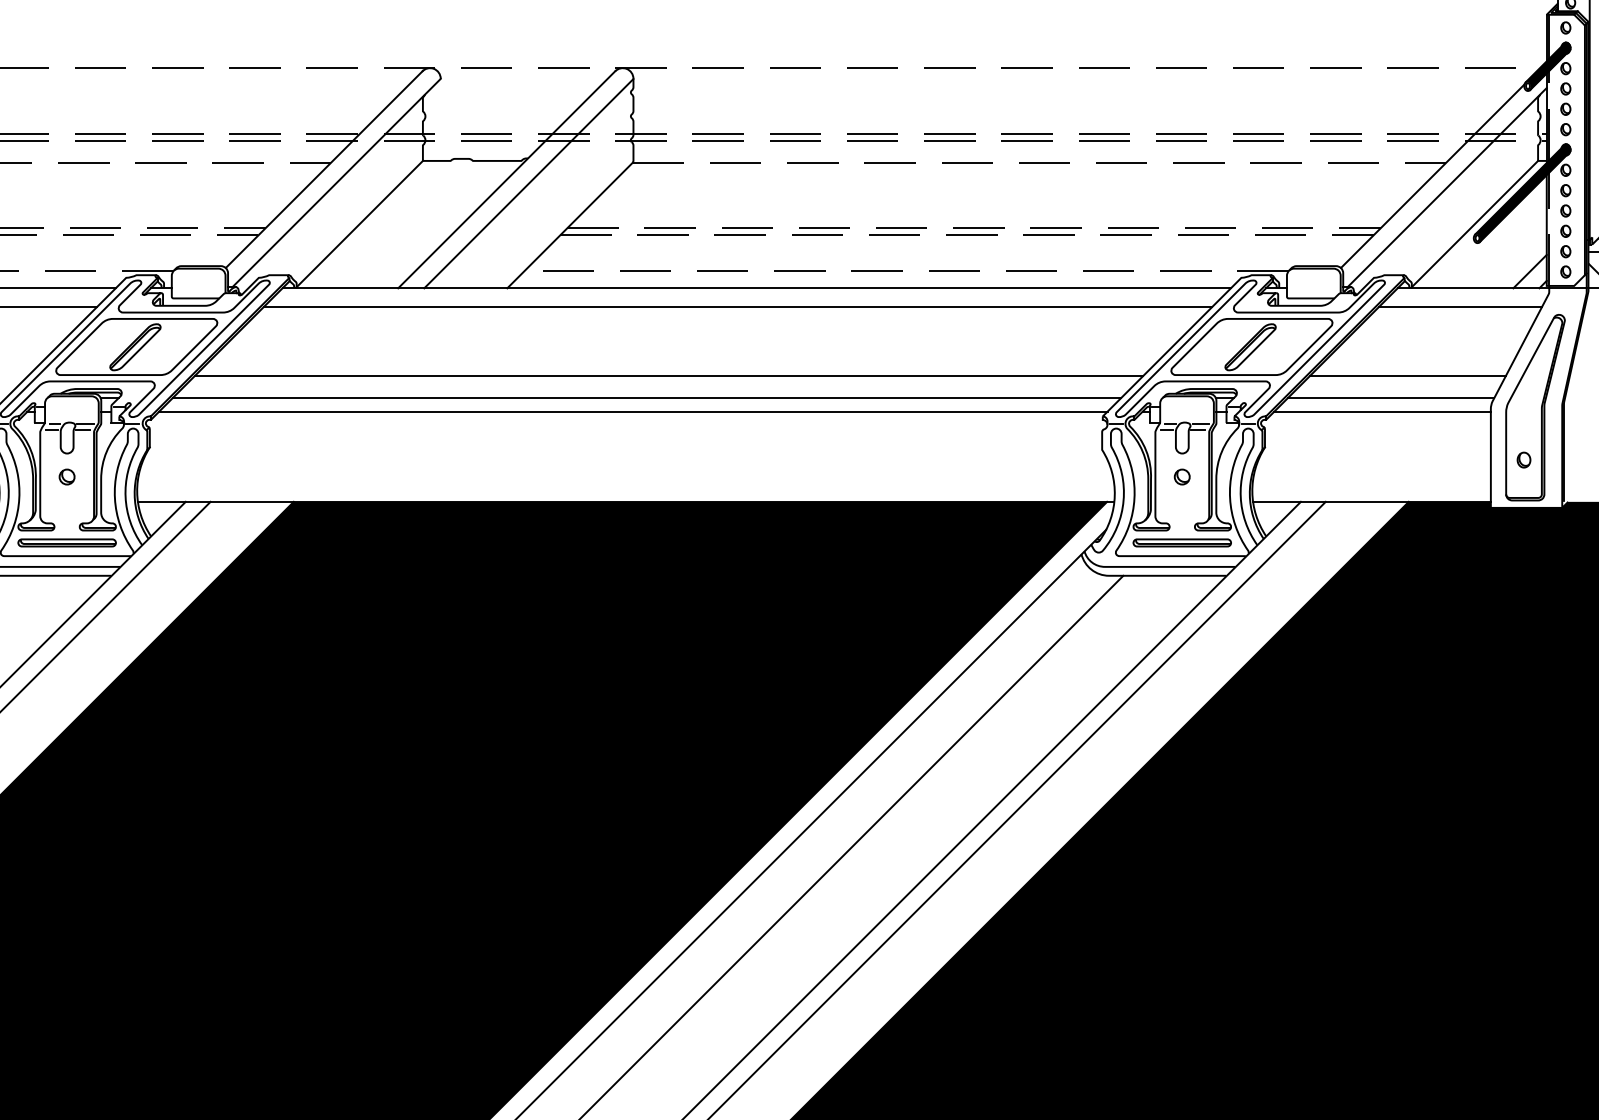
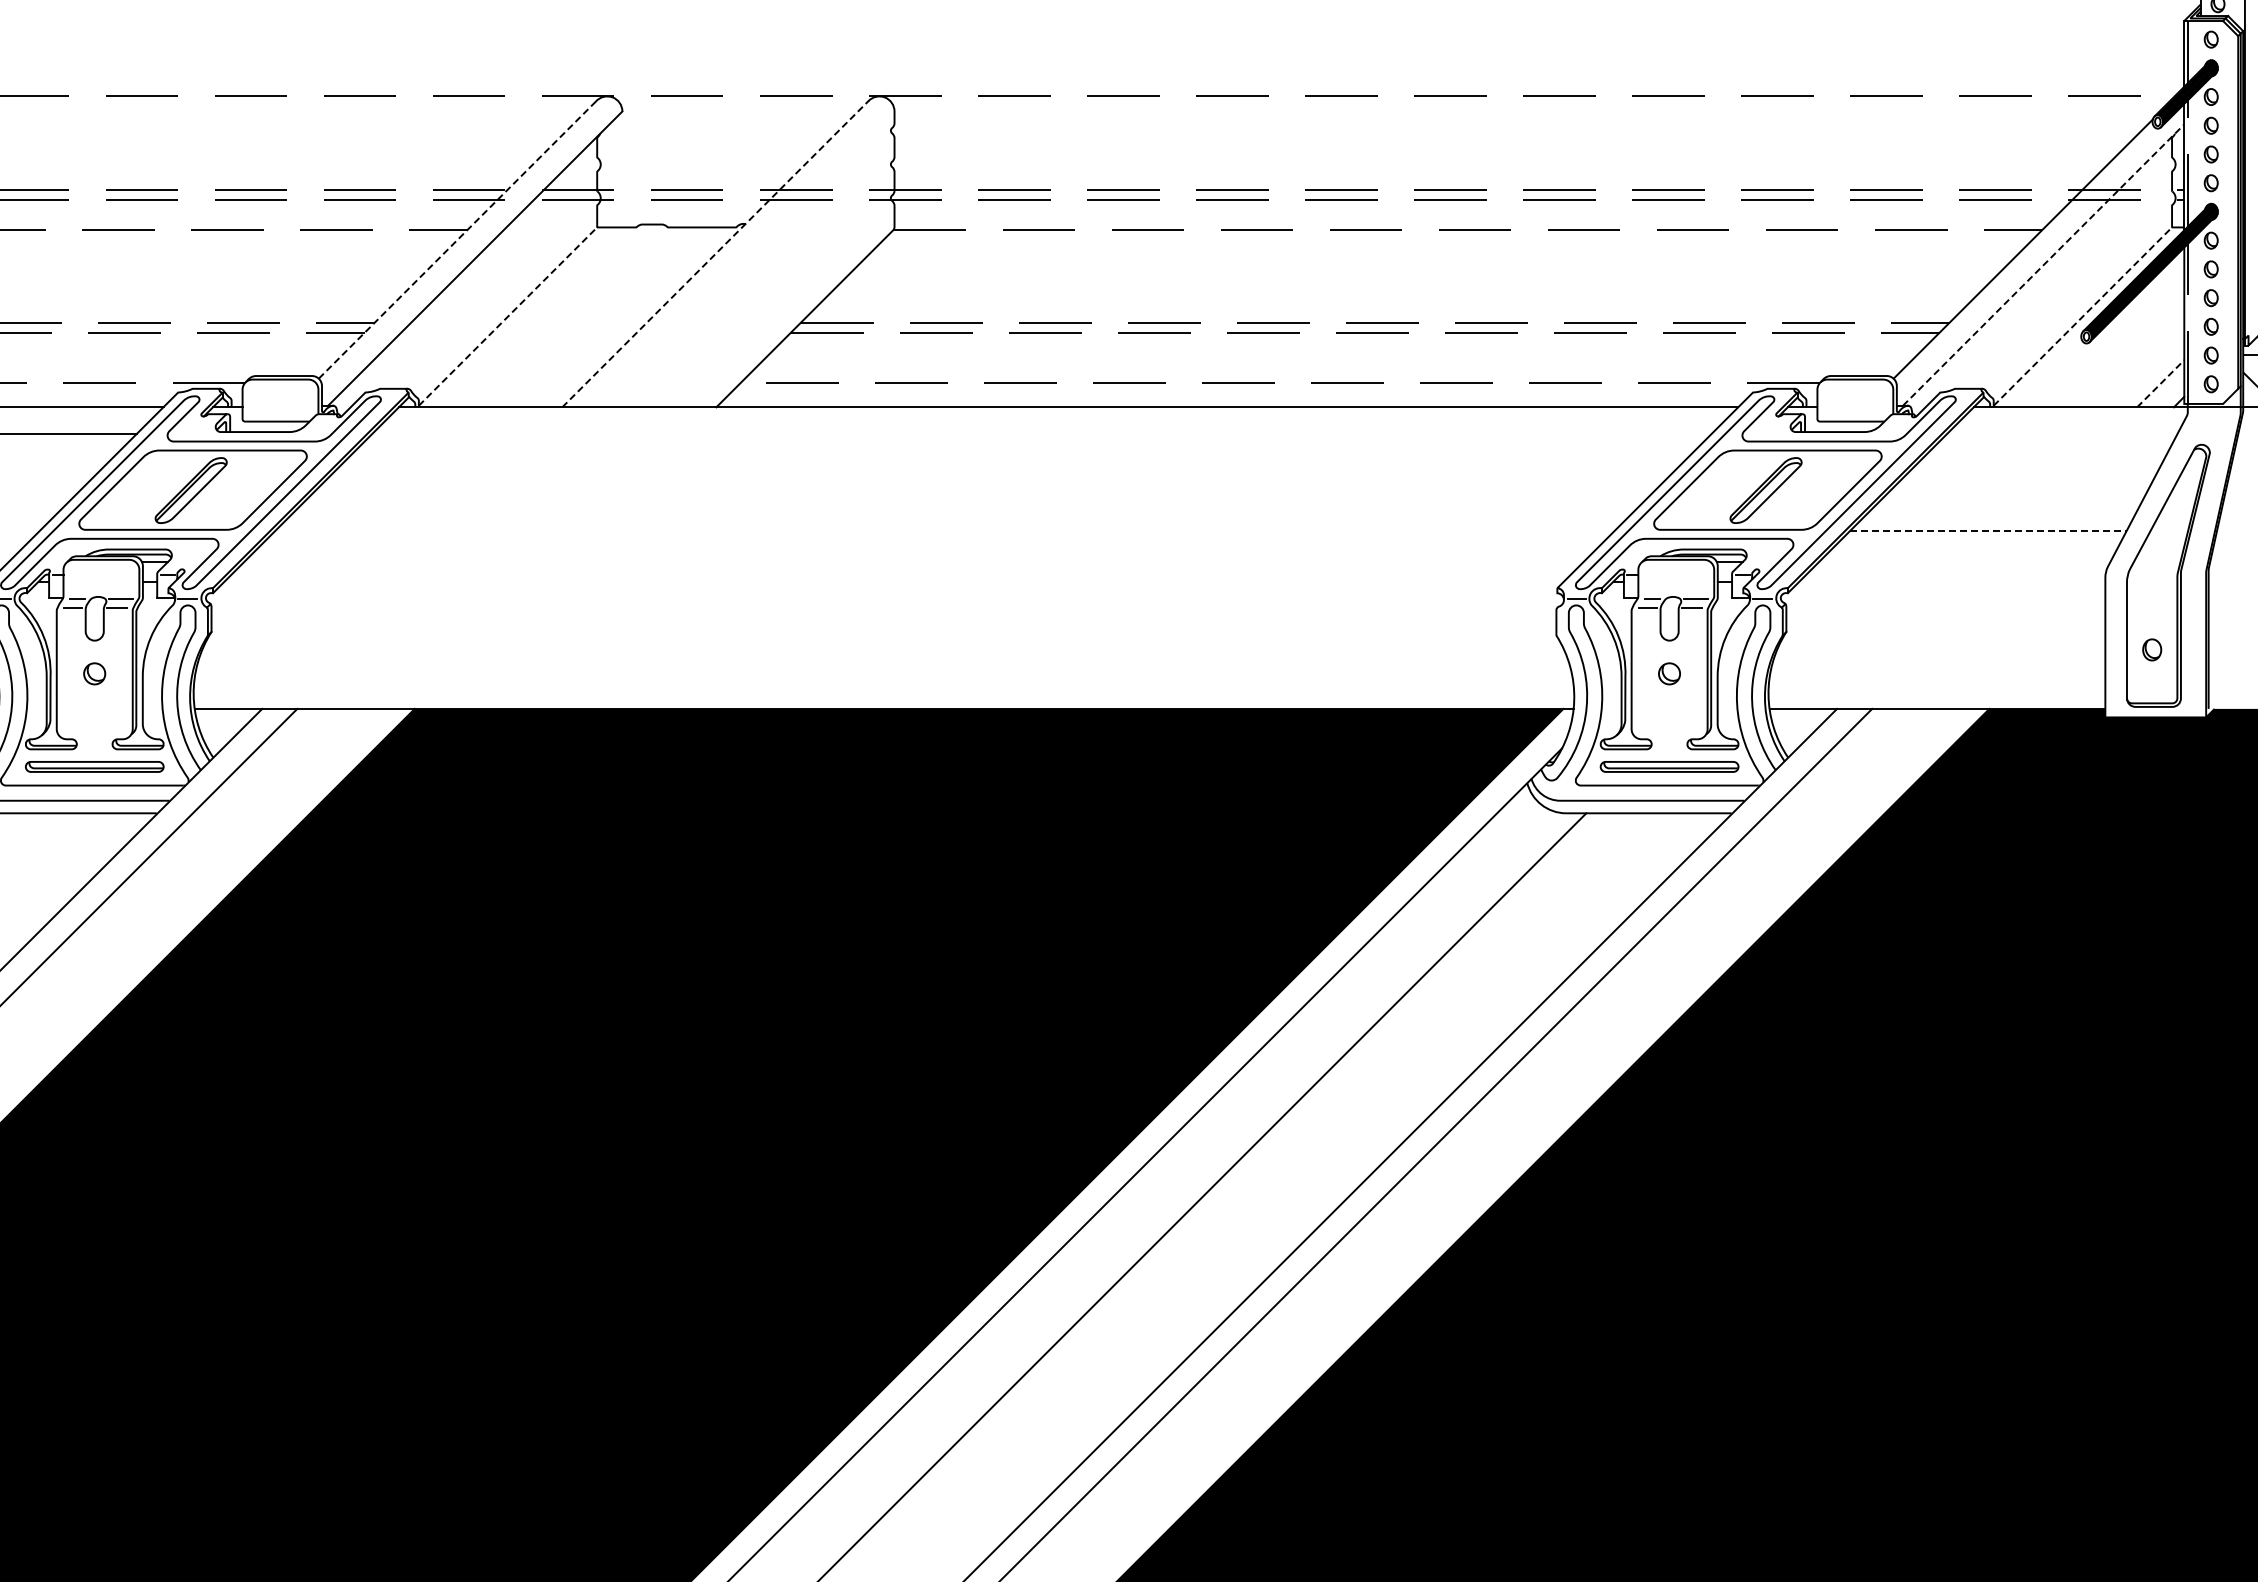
line: (324, 169) -> (458, 239), solid -> dashed
line: (506, 179) -> (715, 253), solid -> dashed
line: (528, 183) -> (746, 259), removed
line: (1447, 187) -> (2043, 265), solid -> dashed
line: (360, 224) -> (508, 316), solid -> dashed
line: (1475, 224) -> (2083, 316), solid -> dashed
line: (1530, 271) -> (2161, 383), solid -> dashed
line: (737, 307) -> (1041, 434), removed
line: (1460, 307) -> (2062, 434), removed
line: (668, 376) -> (944, 531), removed
line: (1408, 376) -> (1988, 531), solid -> dashed
line: (646, 398) -> (913, 562), removed
line: (1391, 398) -> (1964, 562), removed
line: (633, 411) -> (894, 581), removed
line: (1382, 411) -> (1952, 581), removed

